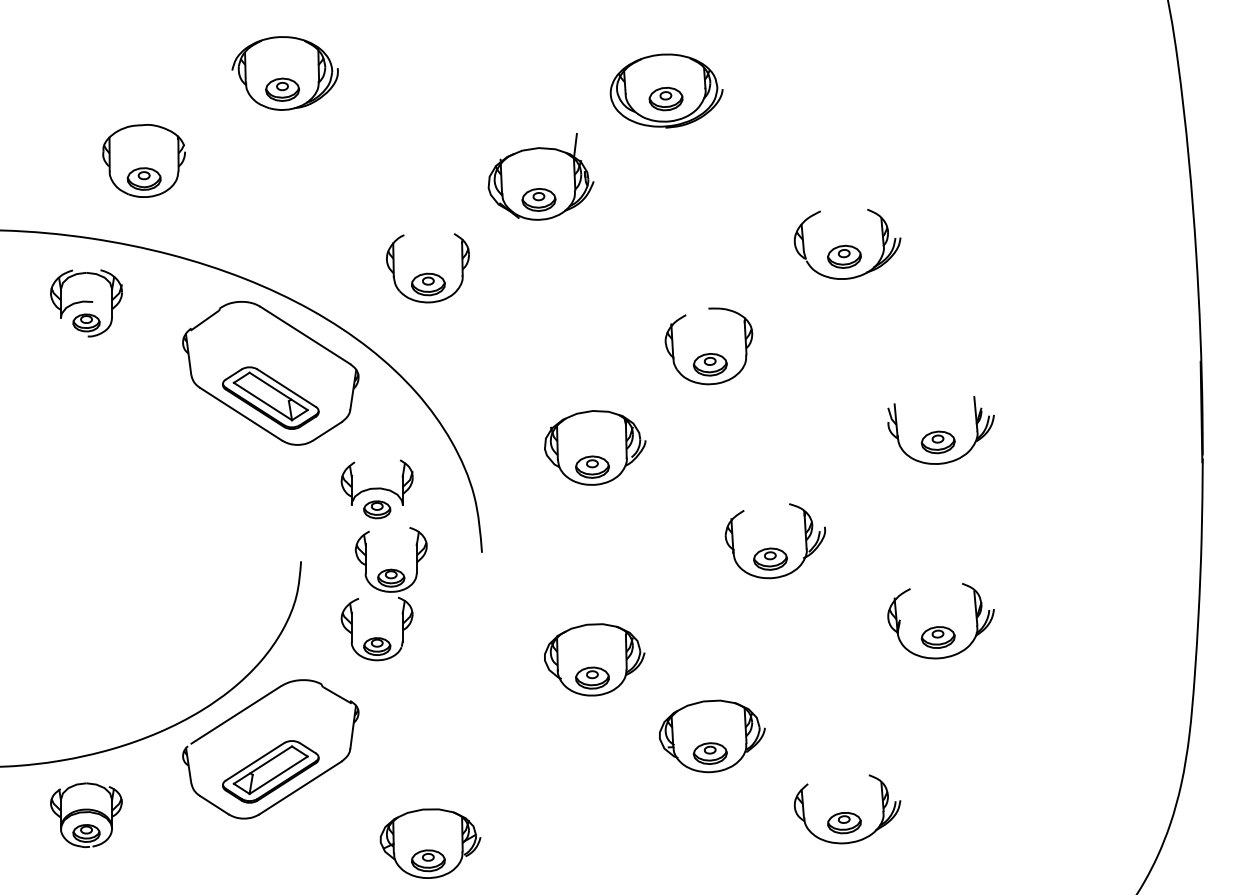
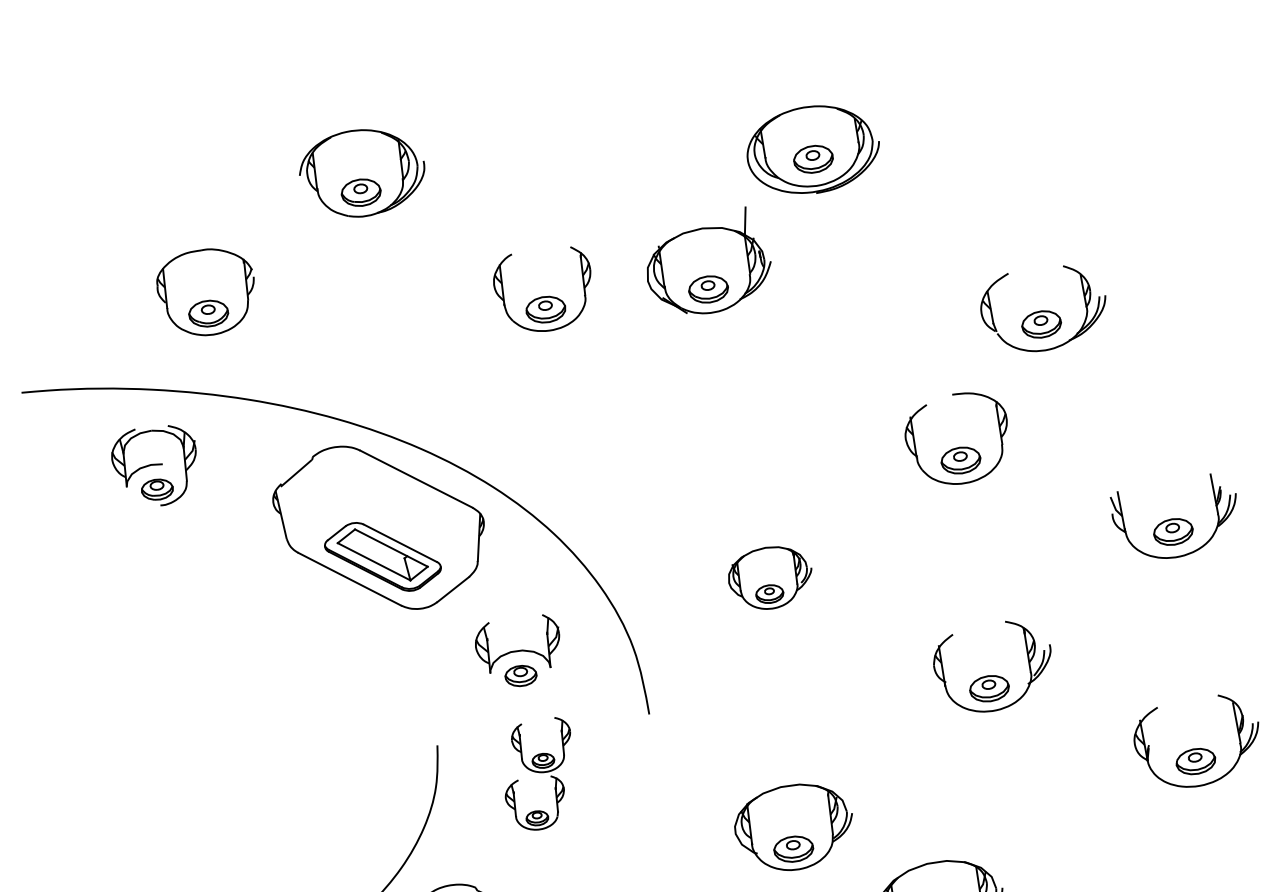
part: (540, 176) -> (707, 261), moved
part: (427, 268) -> (542, 290), moved
part: (708, 353) -> (957, 447), moved
part: (595, 447) -> (770, 577), size x0.7
part: (383, 594) -> (538, 774), size x0.7

